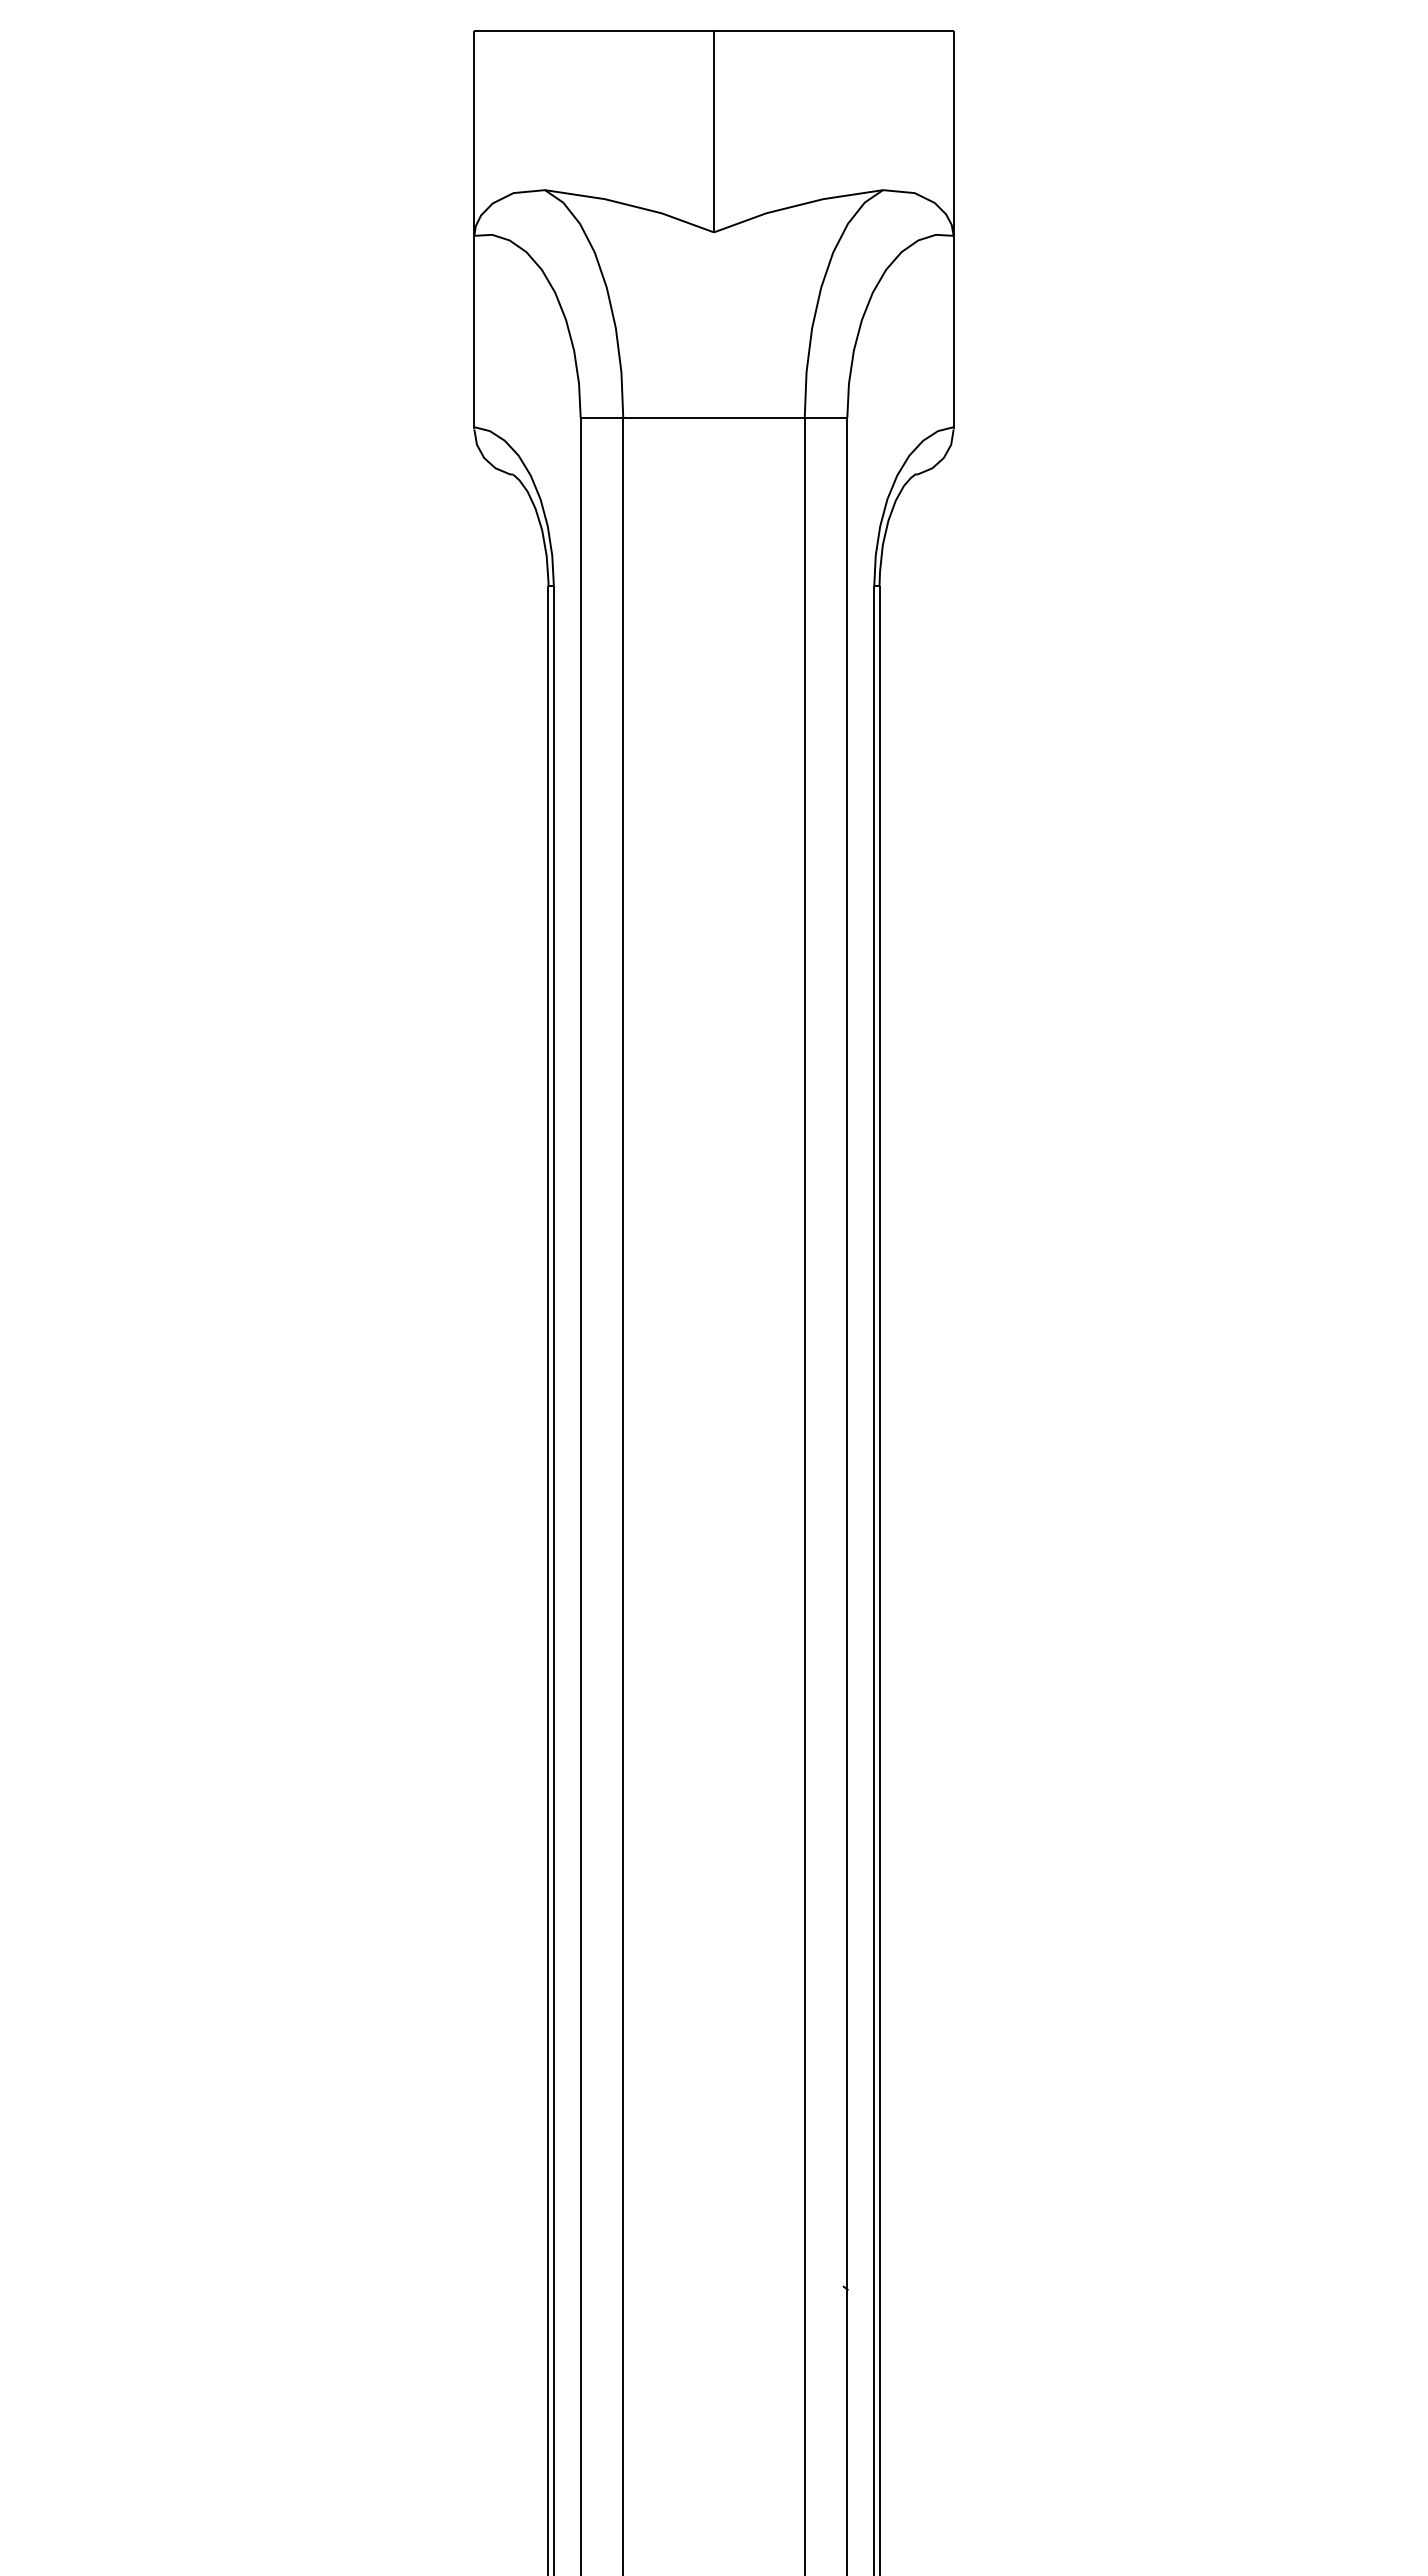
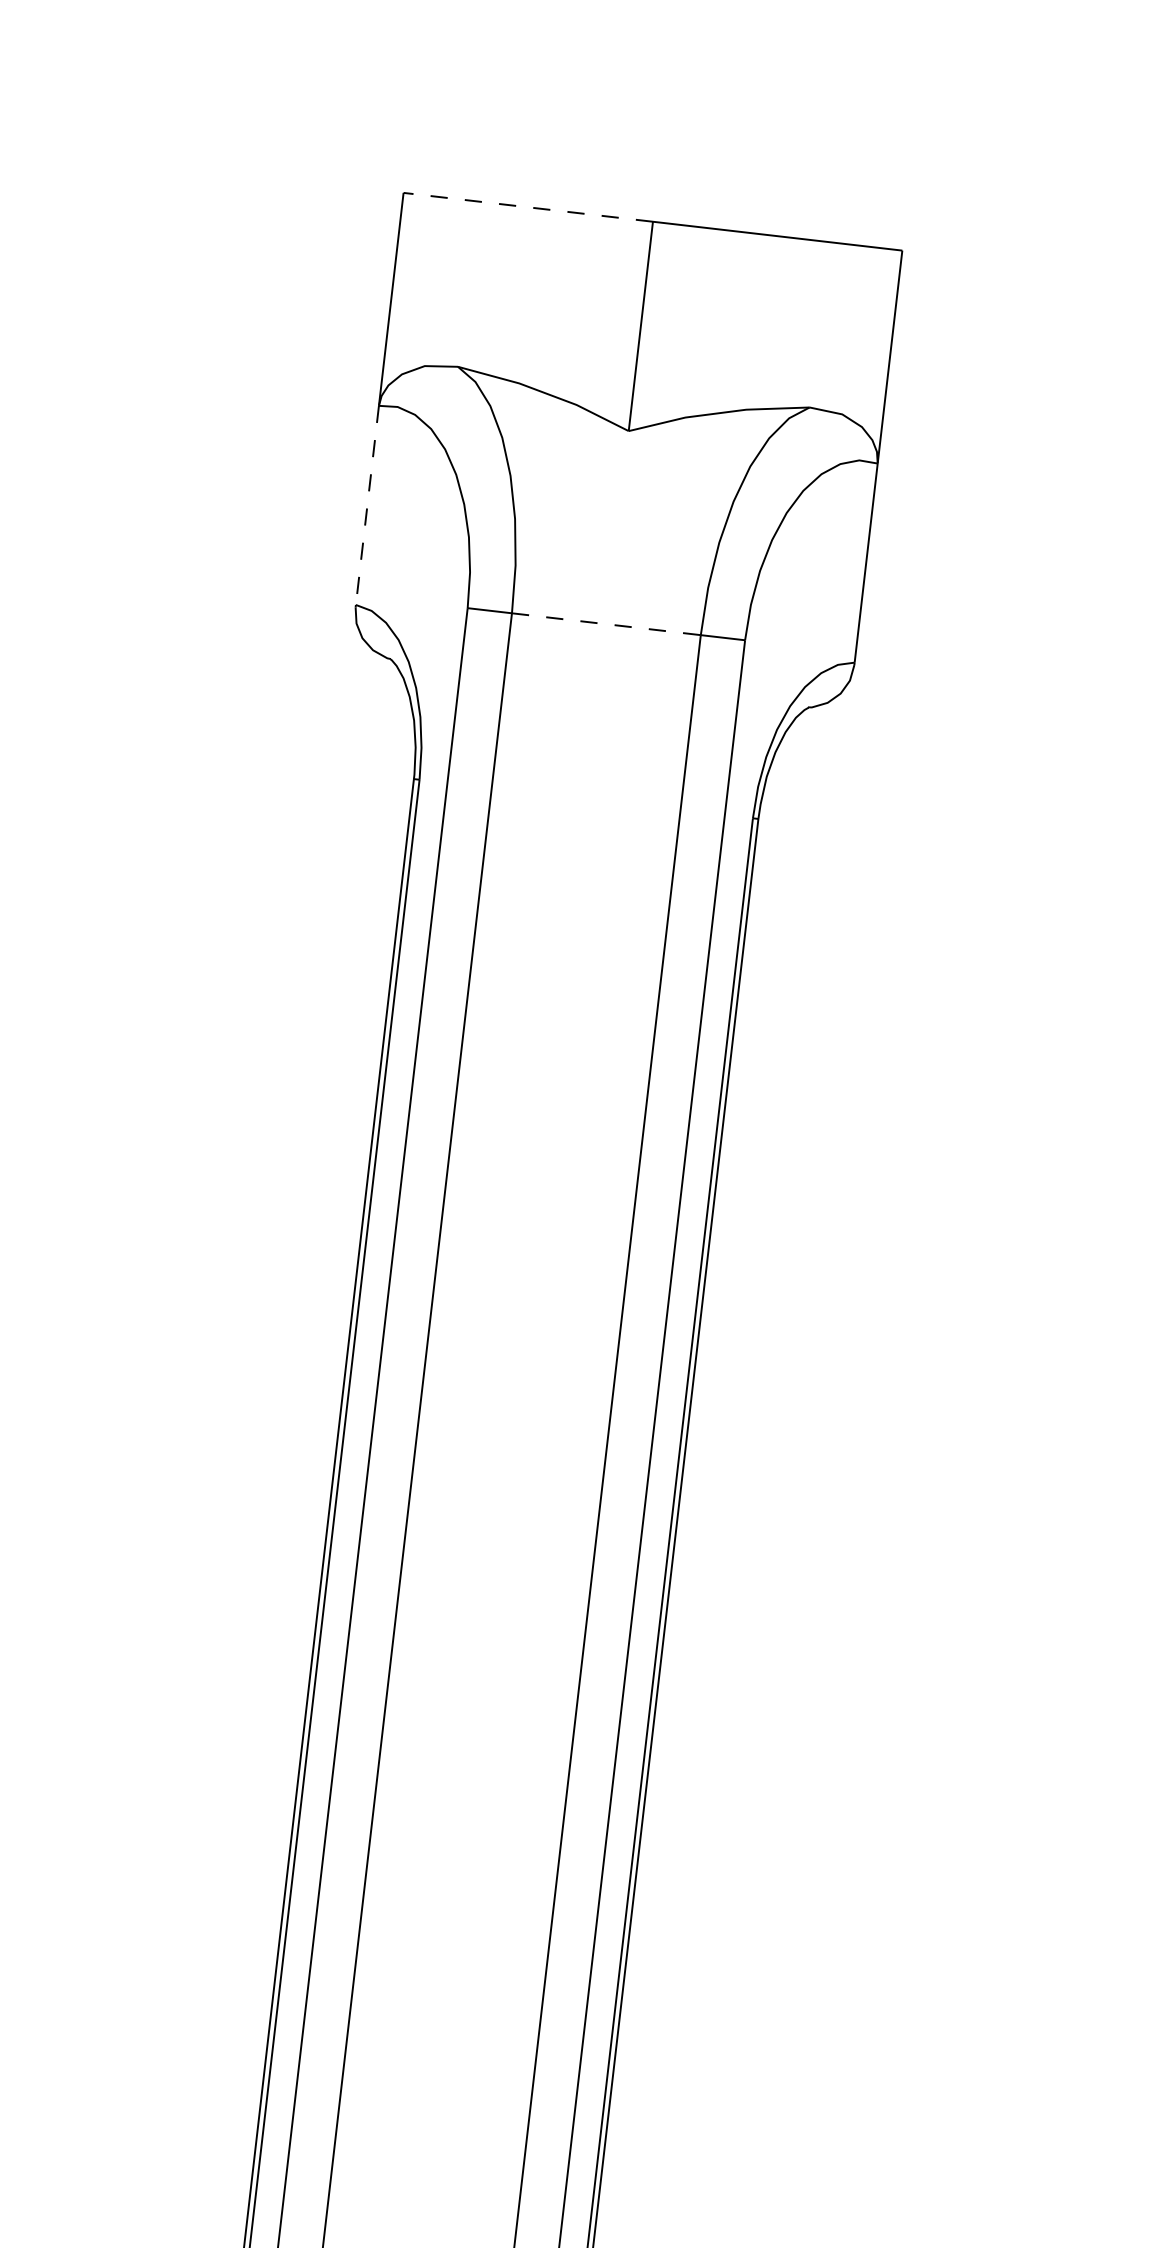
line: (594, 31) -> (528, 207), solid -> dashed
line: (474, 331) -> (367, 505), solid -> dashed
line: (714, 417) -> (606, 623), solid -> dashed

